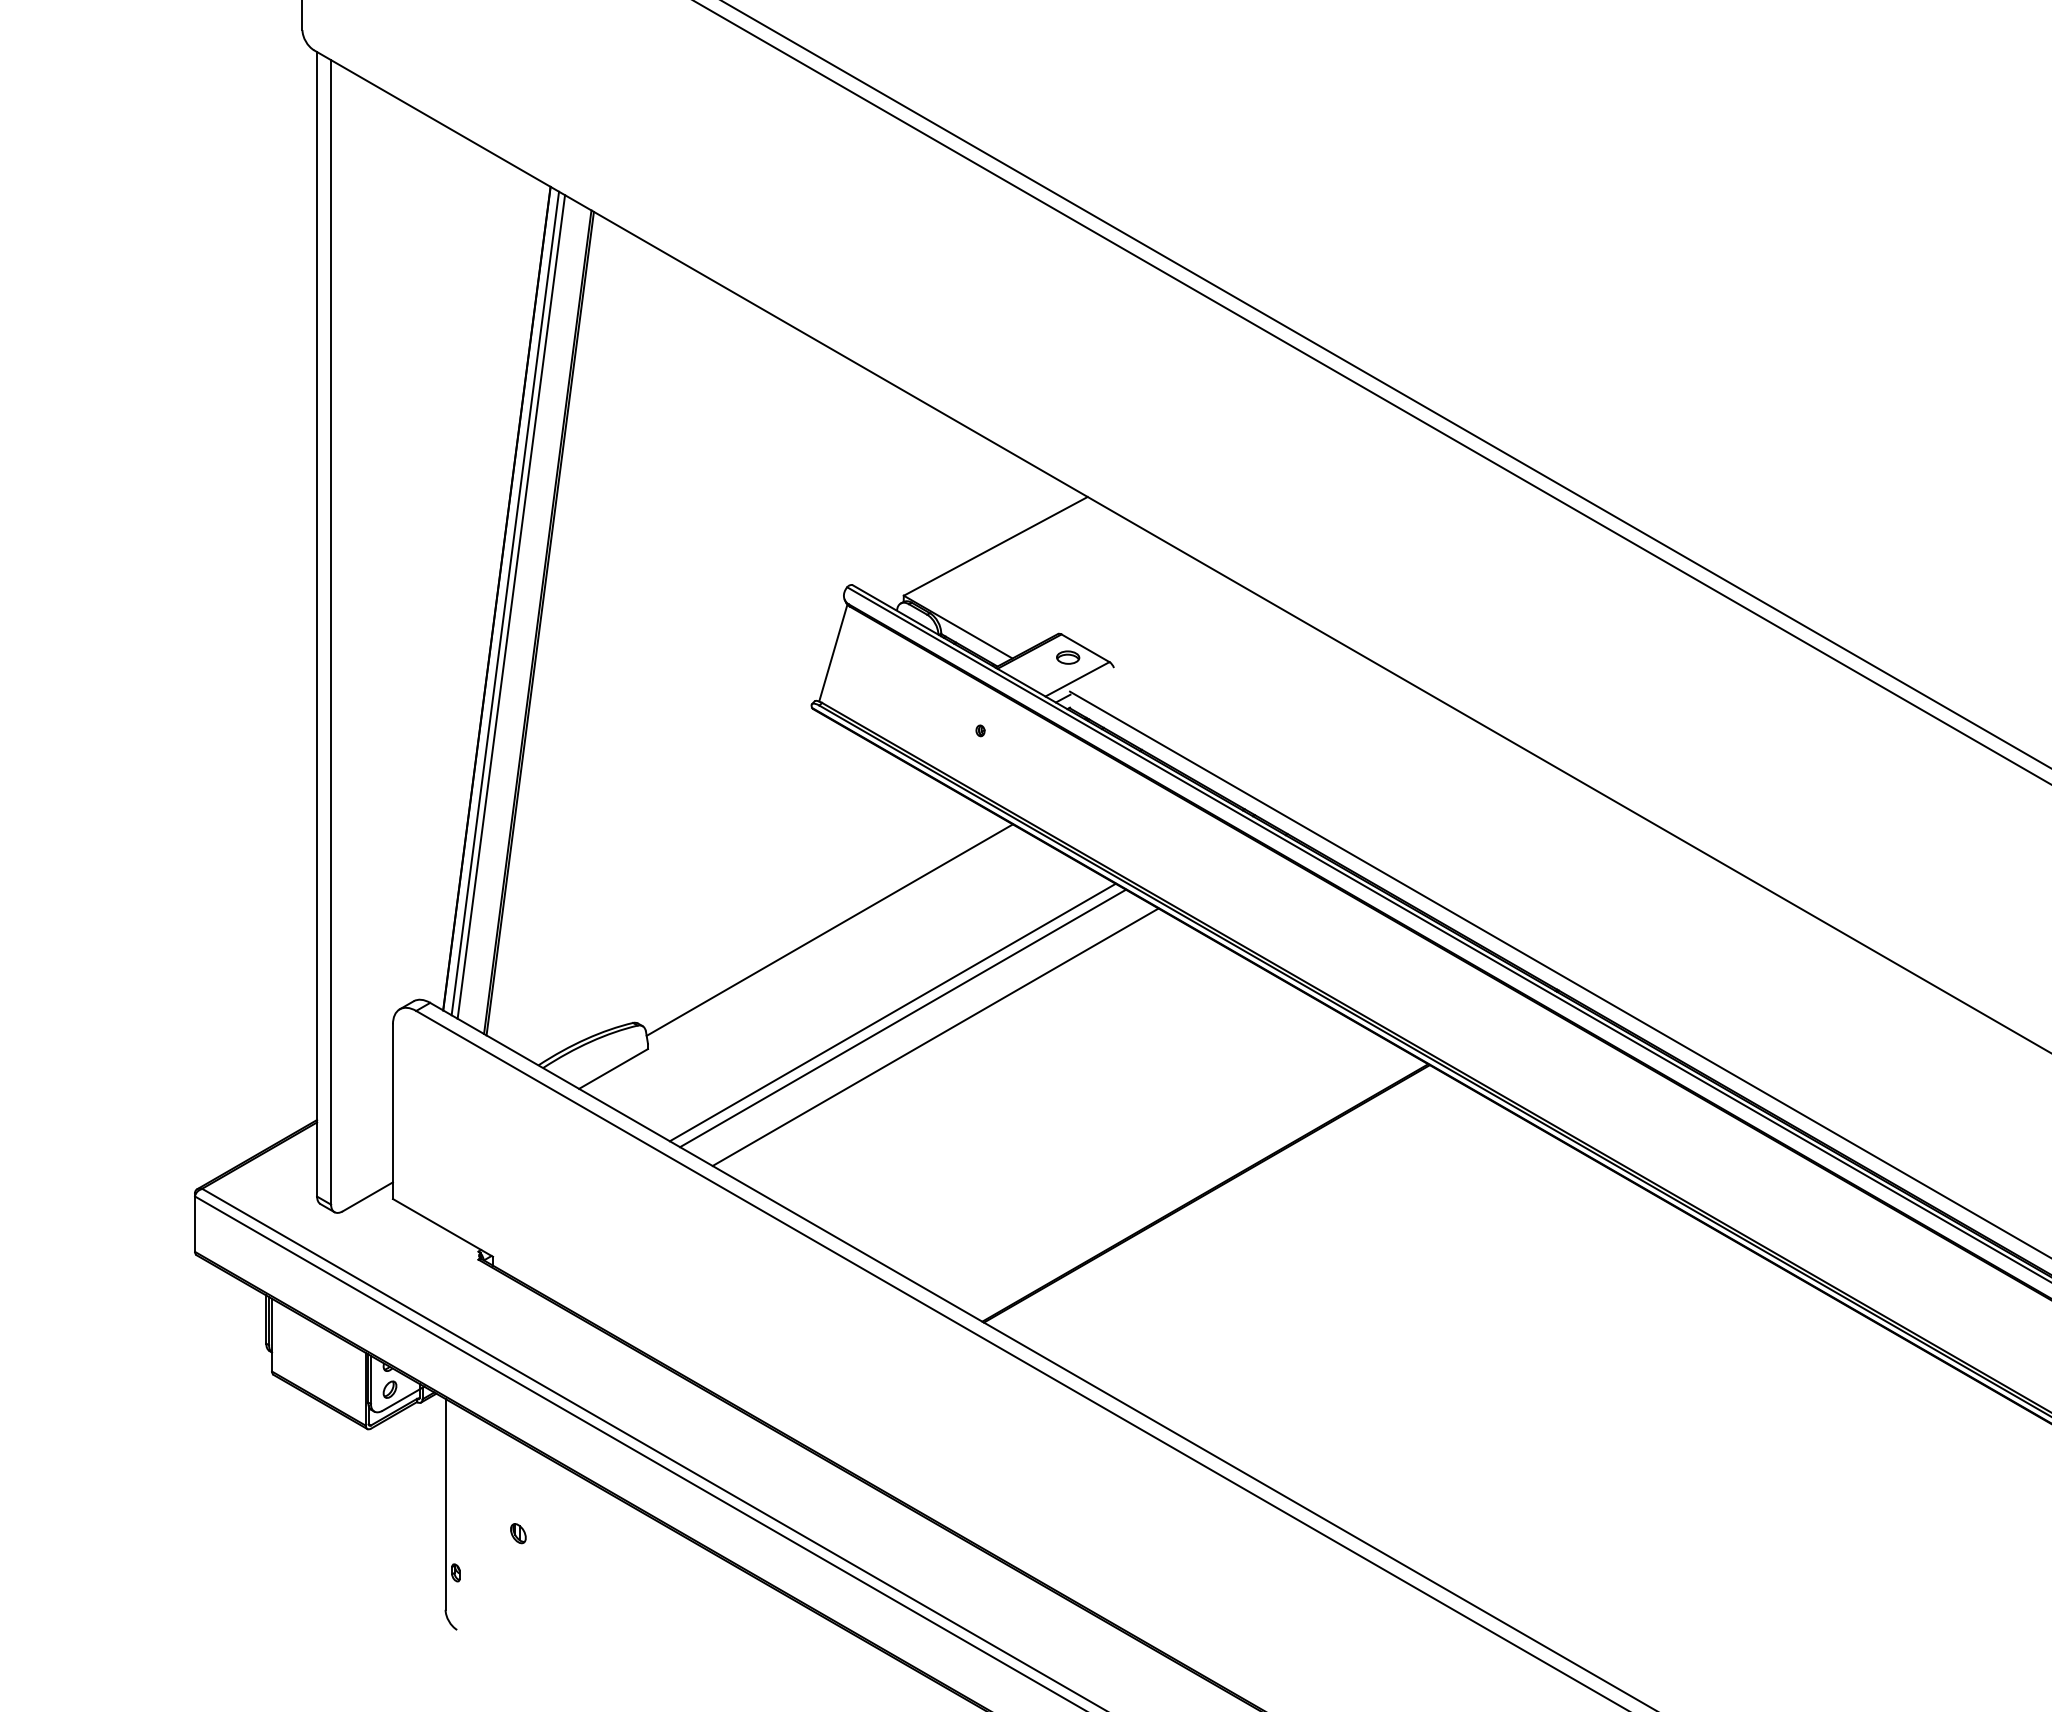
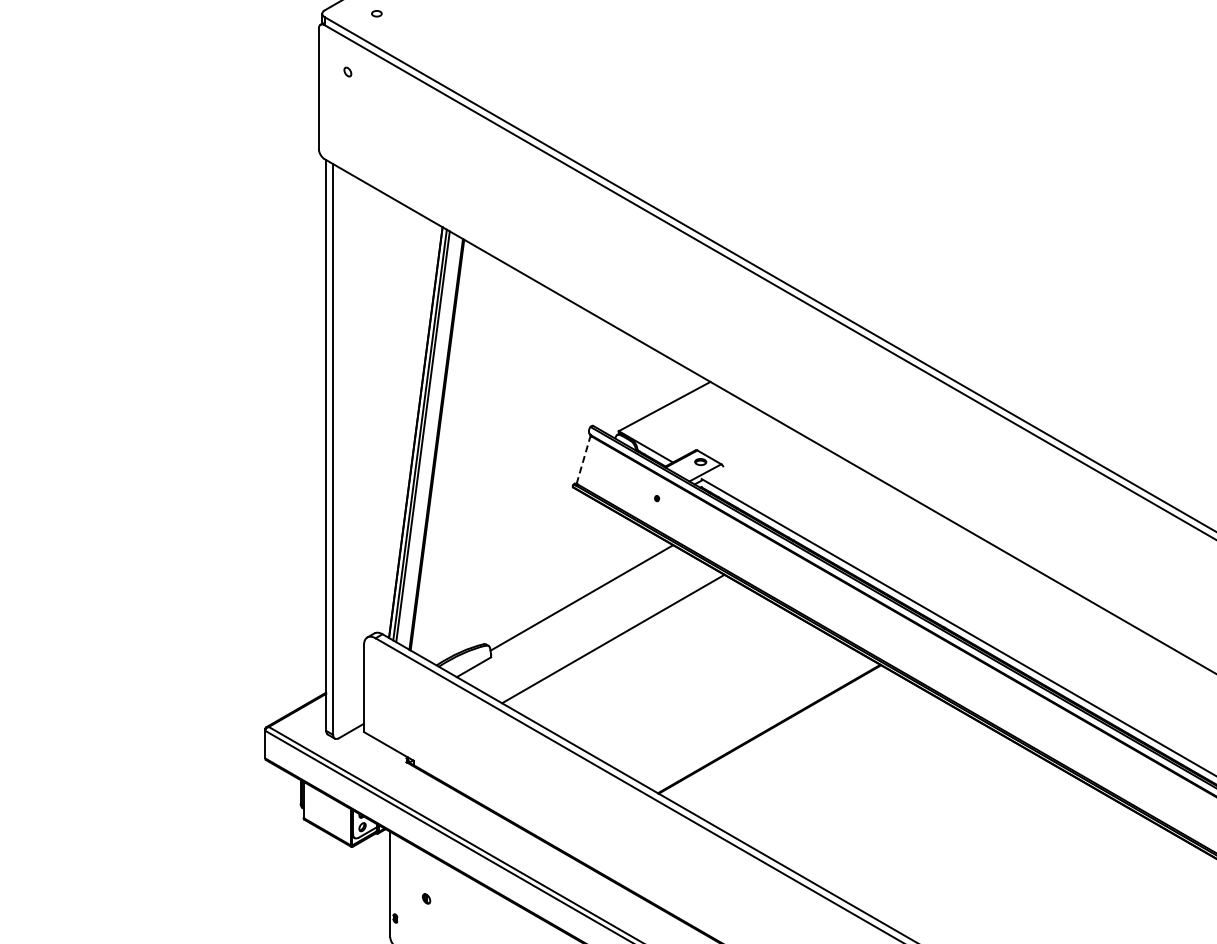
line: (833, 652) -> (583, 459), solid -> dashed
line: (903, 1017) -> (618, 641), removed
line: (935, 1037) -> (634, 651), removed

